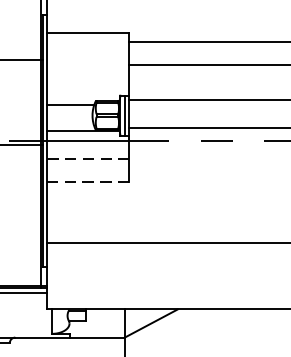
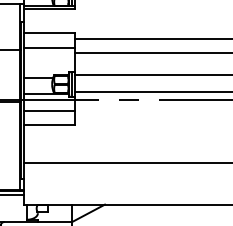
line: (88, 57) -> (49, 48), added
line: (89, 159) -> (50, 111), dashed -> solid
line: (88, 181) -> (49, 125), dashed -> solid

